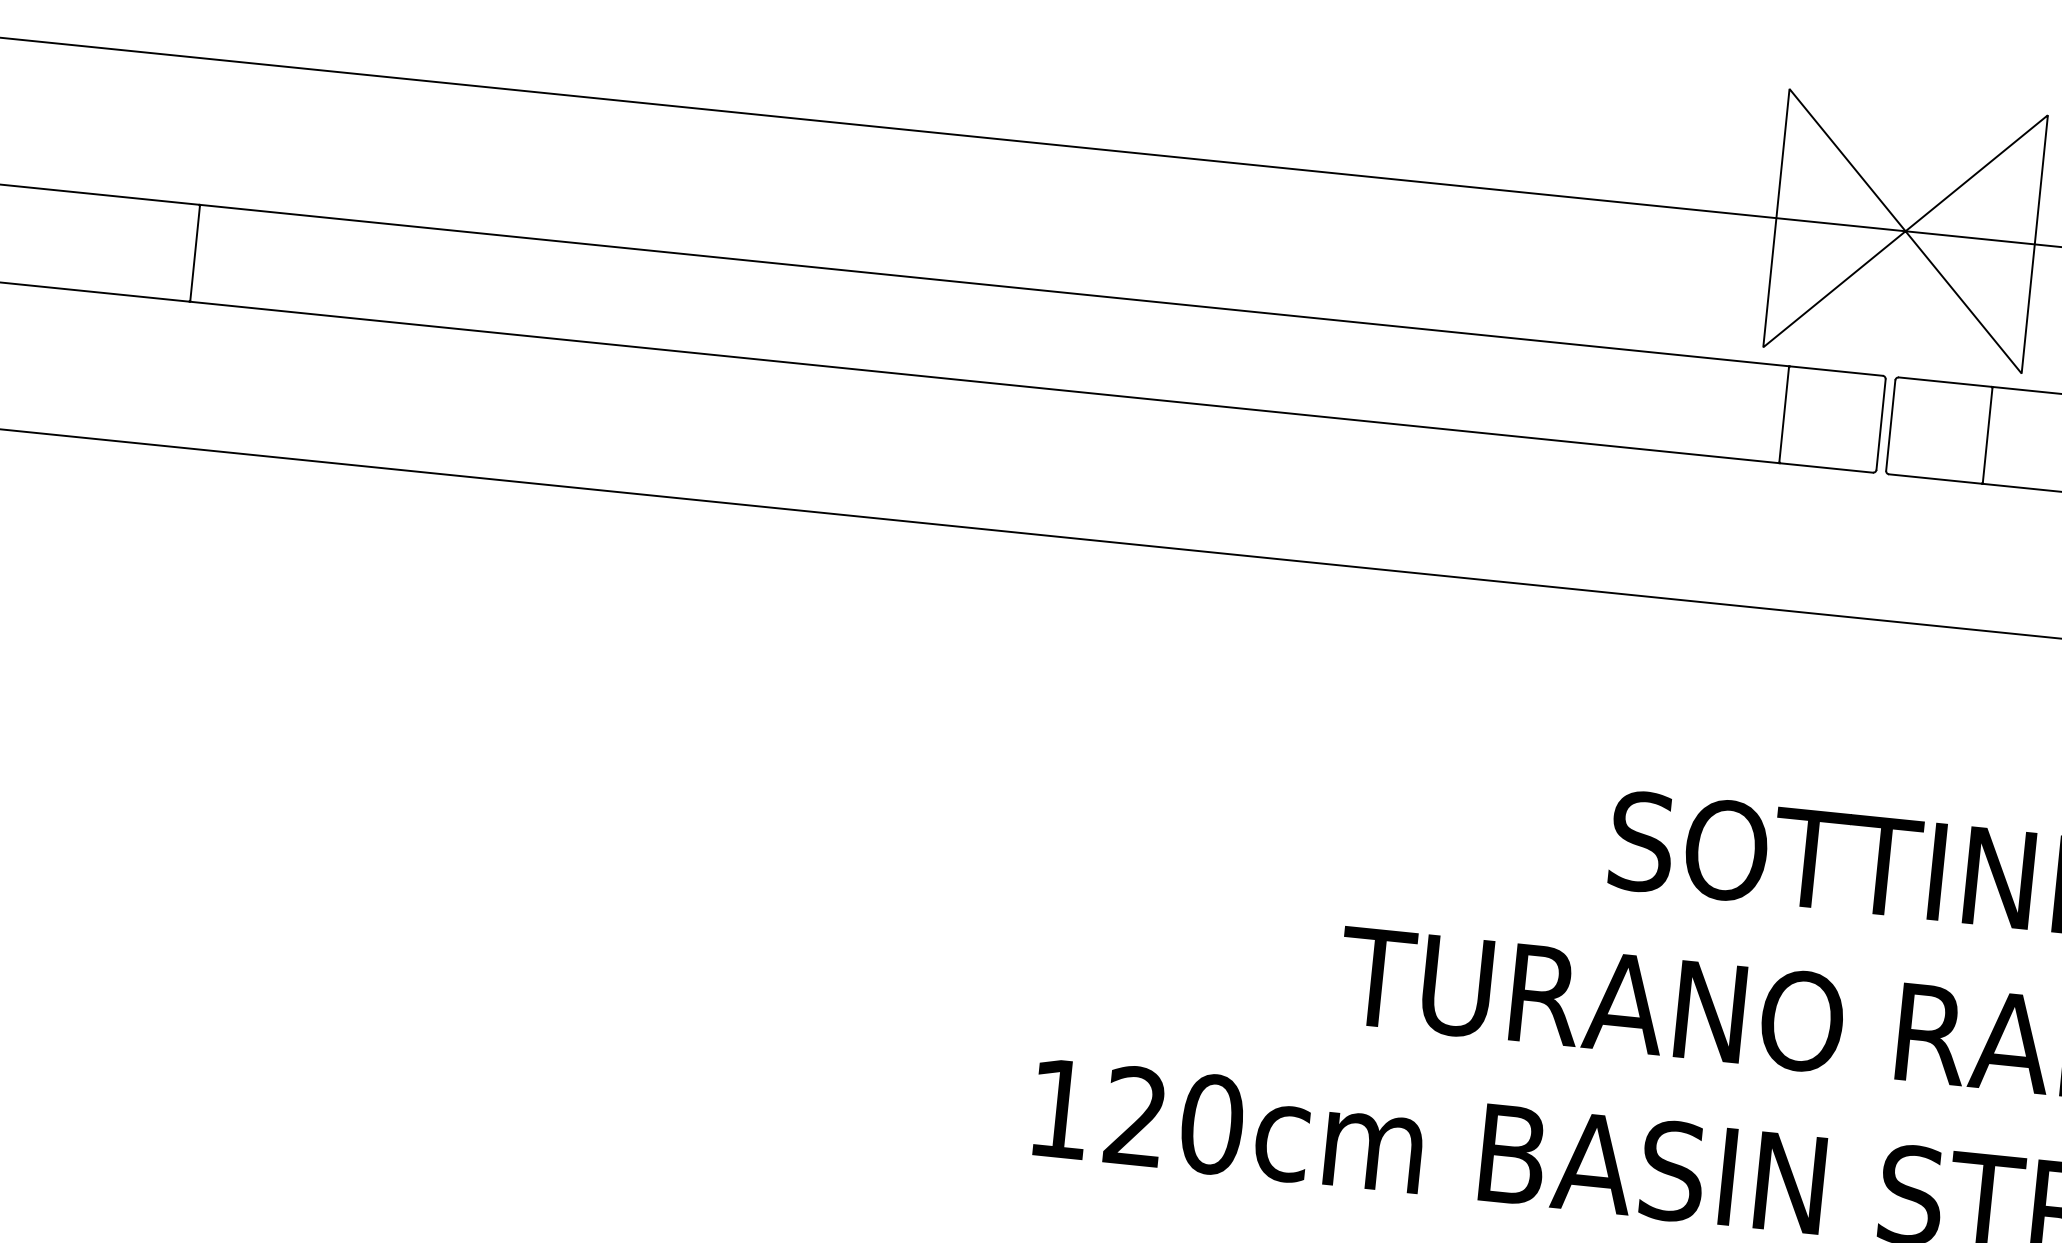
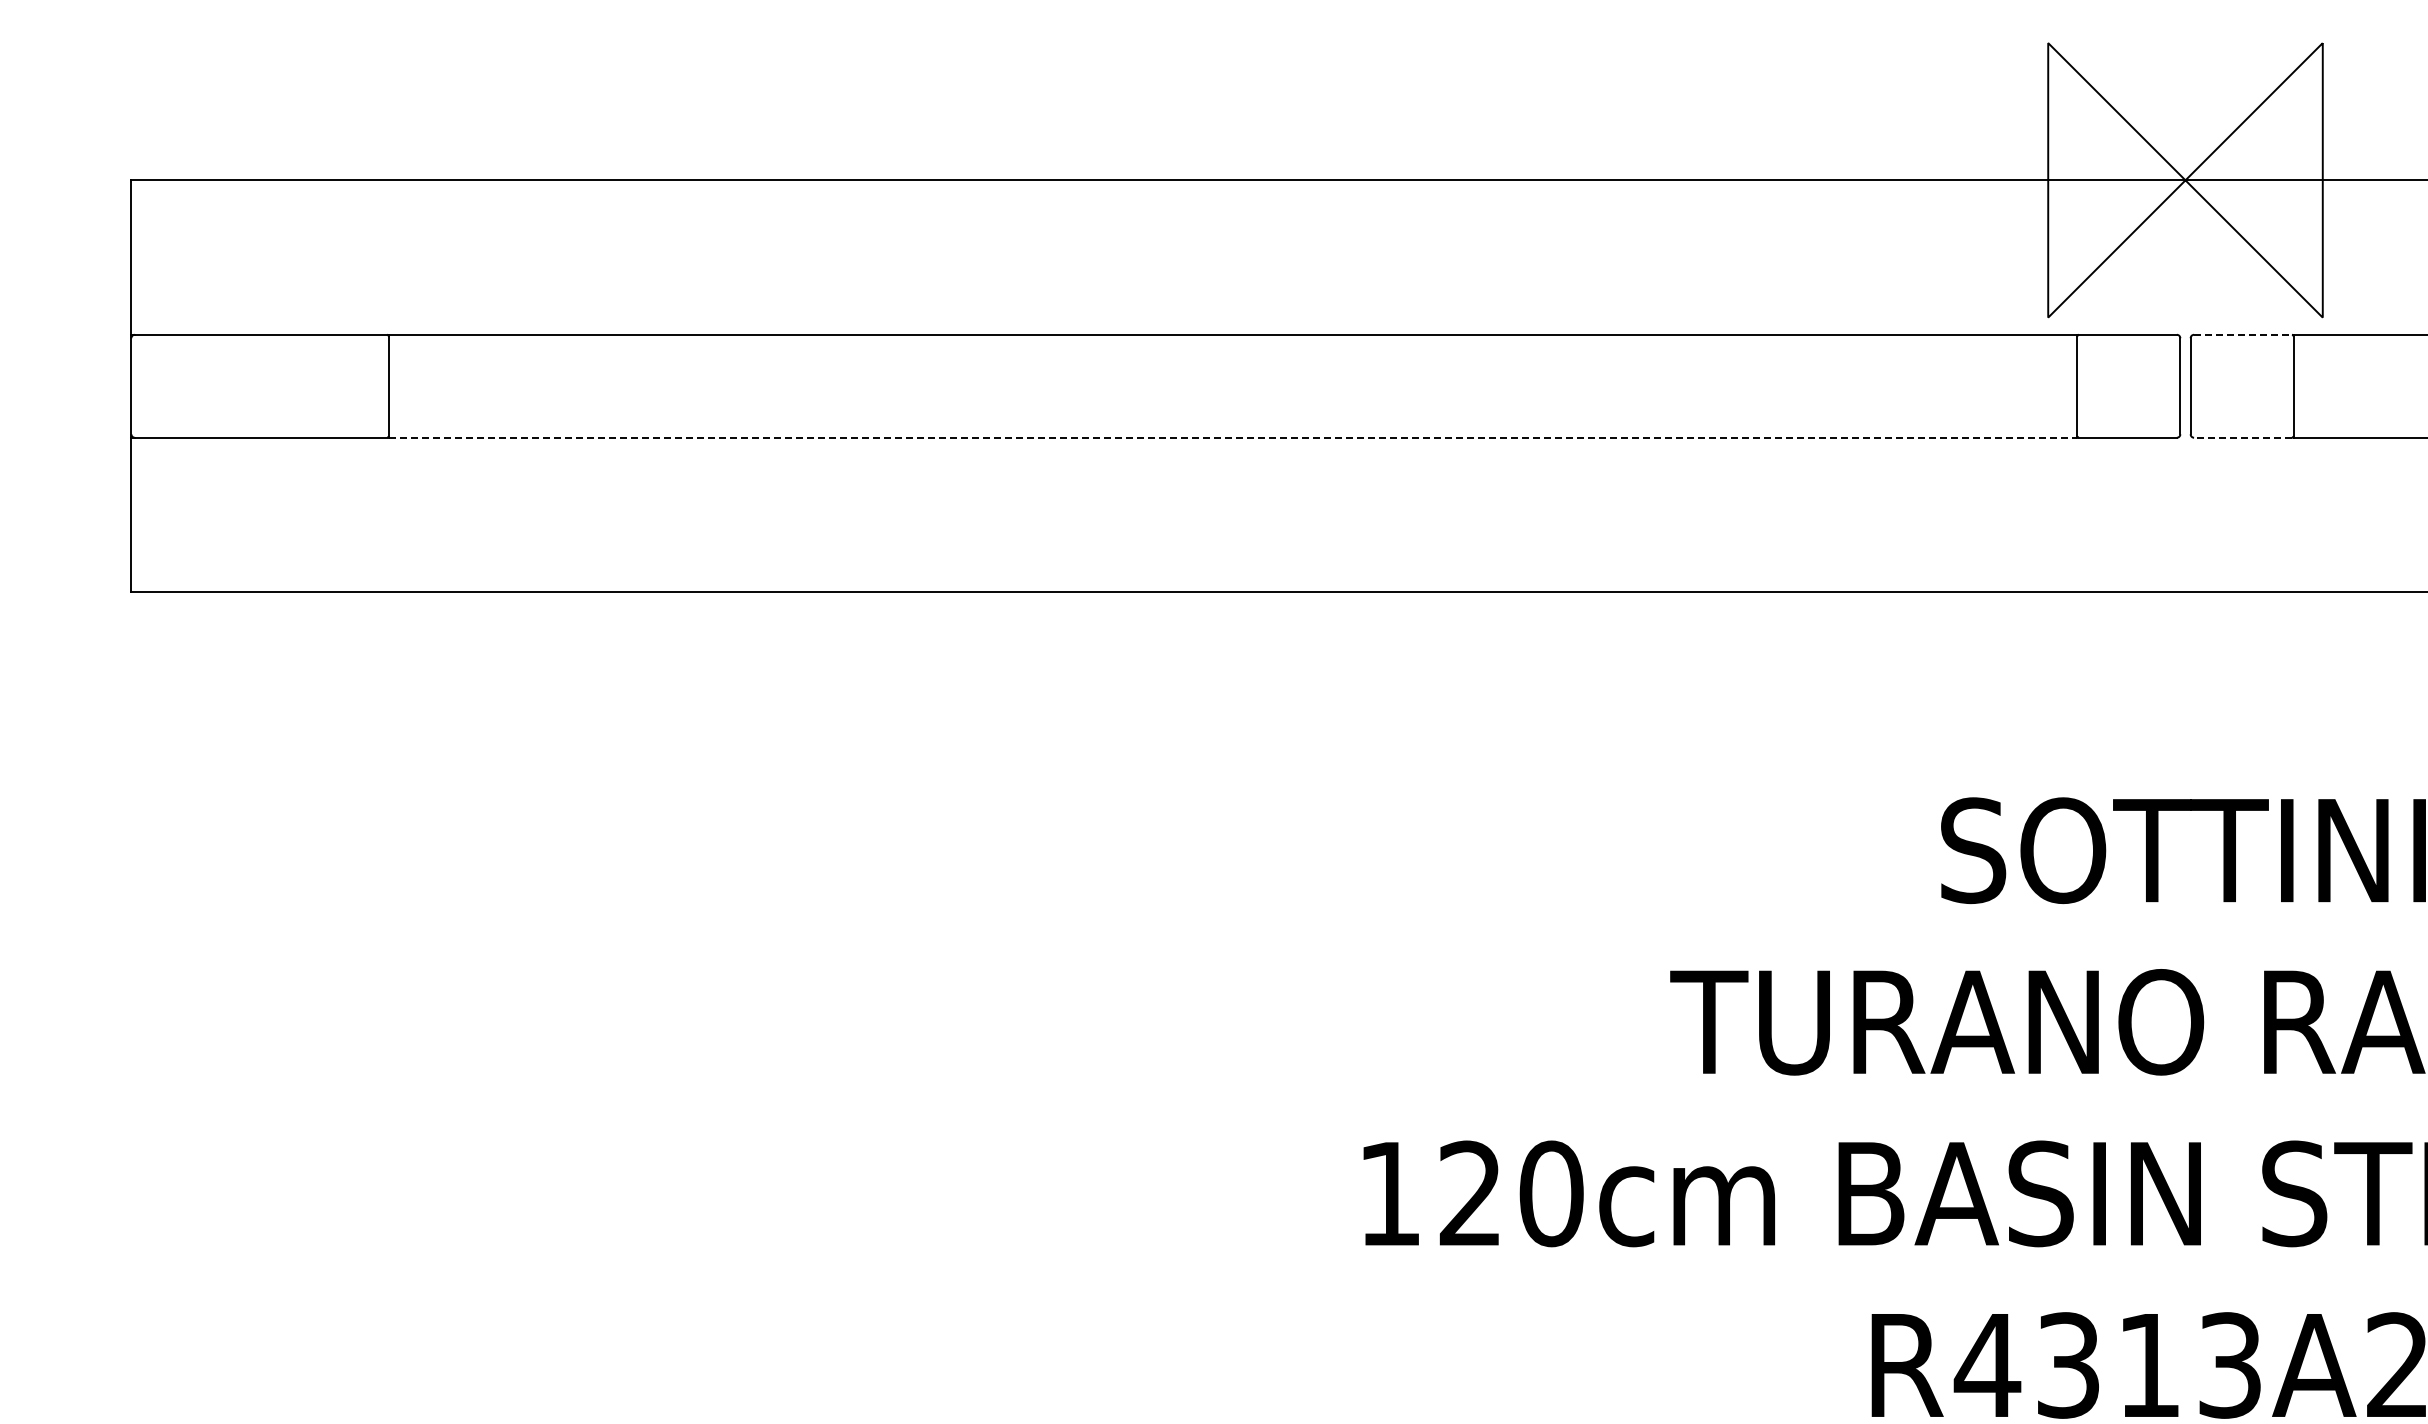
line: (1944, 381) -> (2242, 334), solid -> dashed
line: (985, 382) -> (1233, 437), solid -> dashed
line: (1934, 478) -> (2242, 437), solid -> dashed

